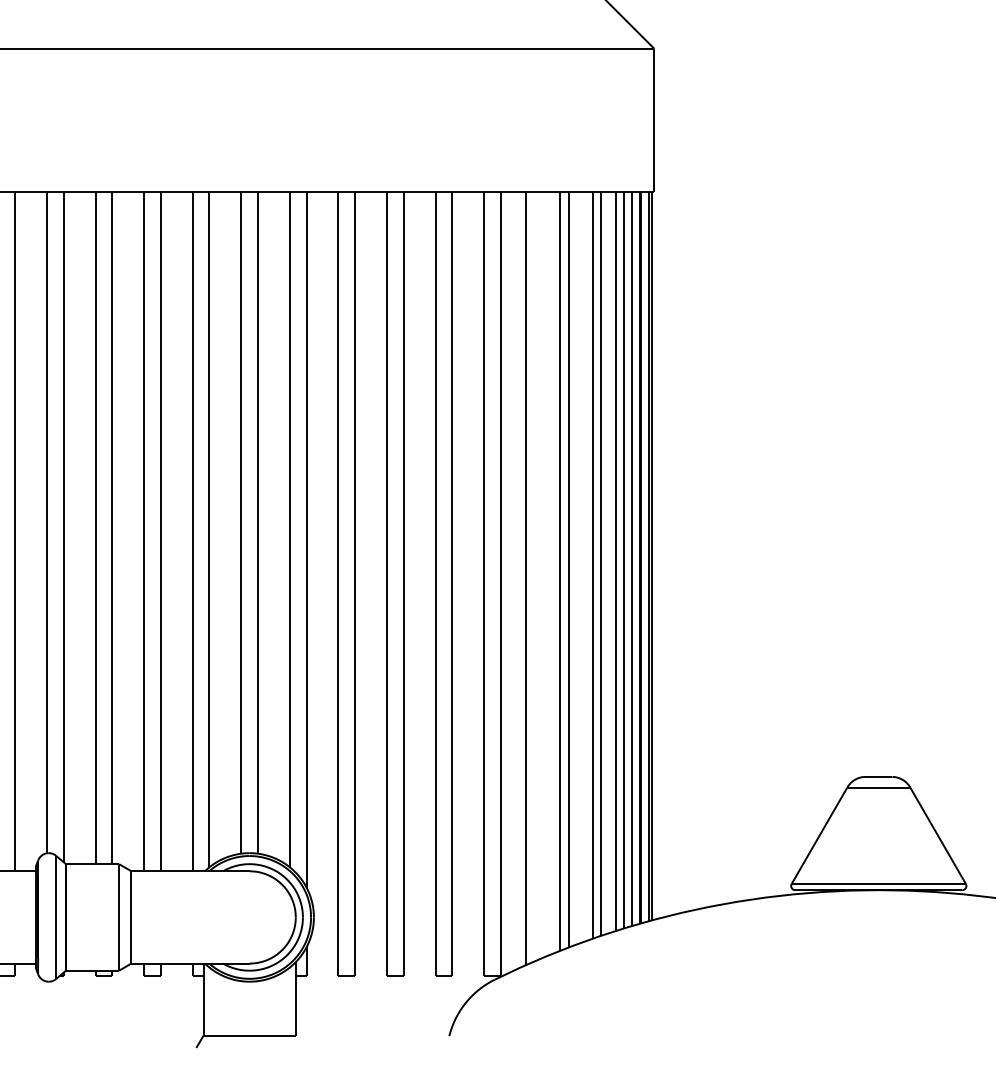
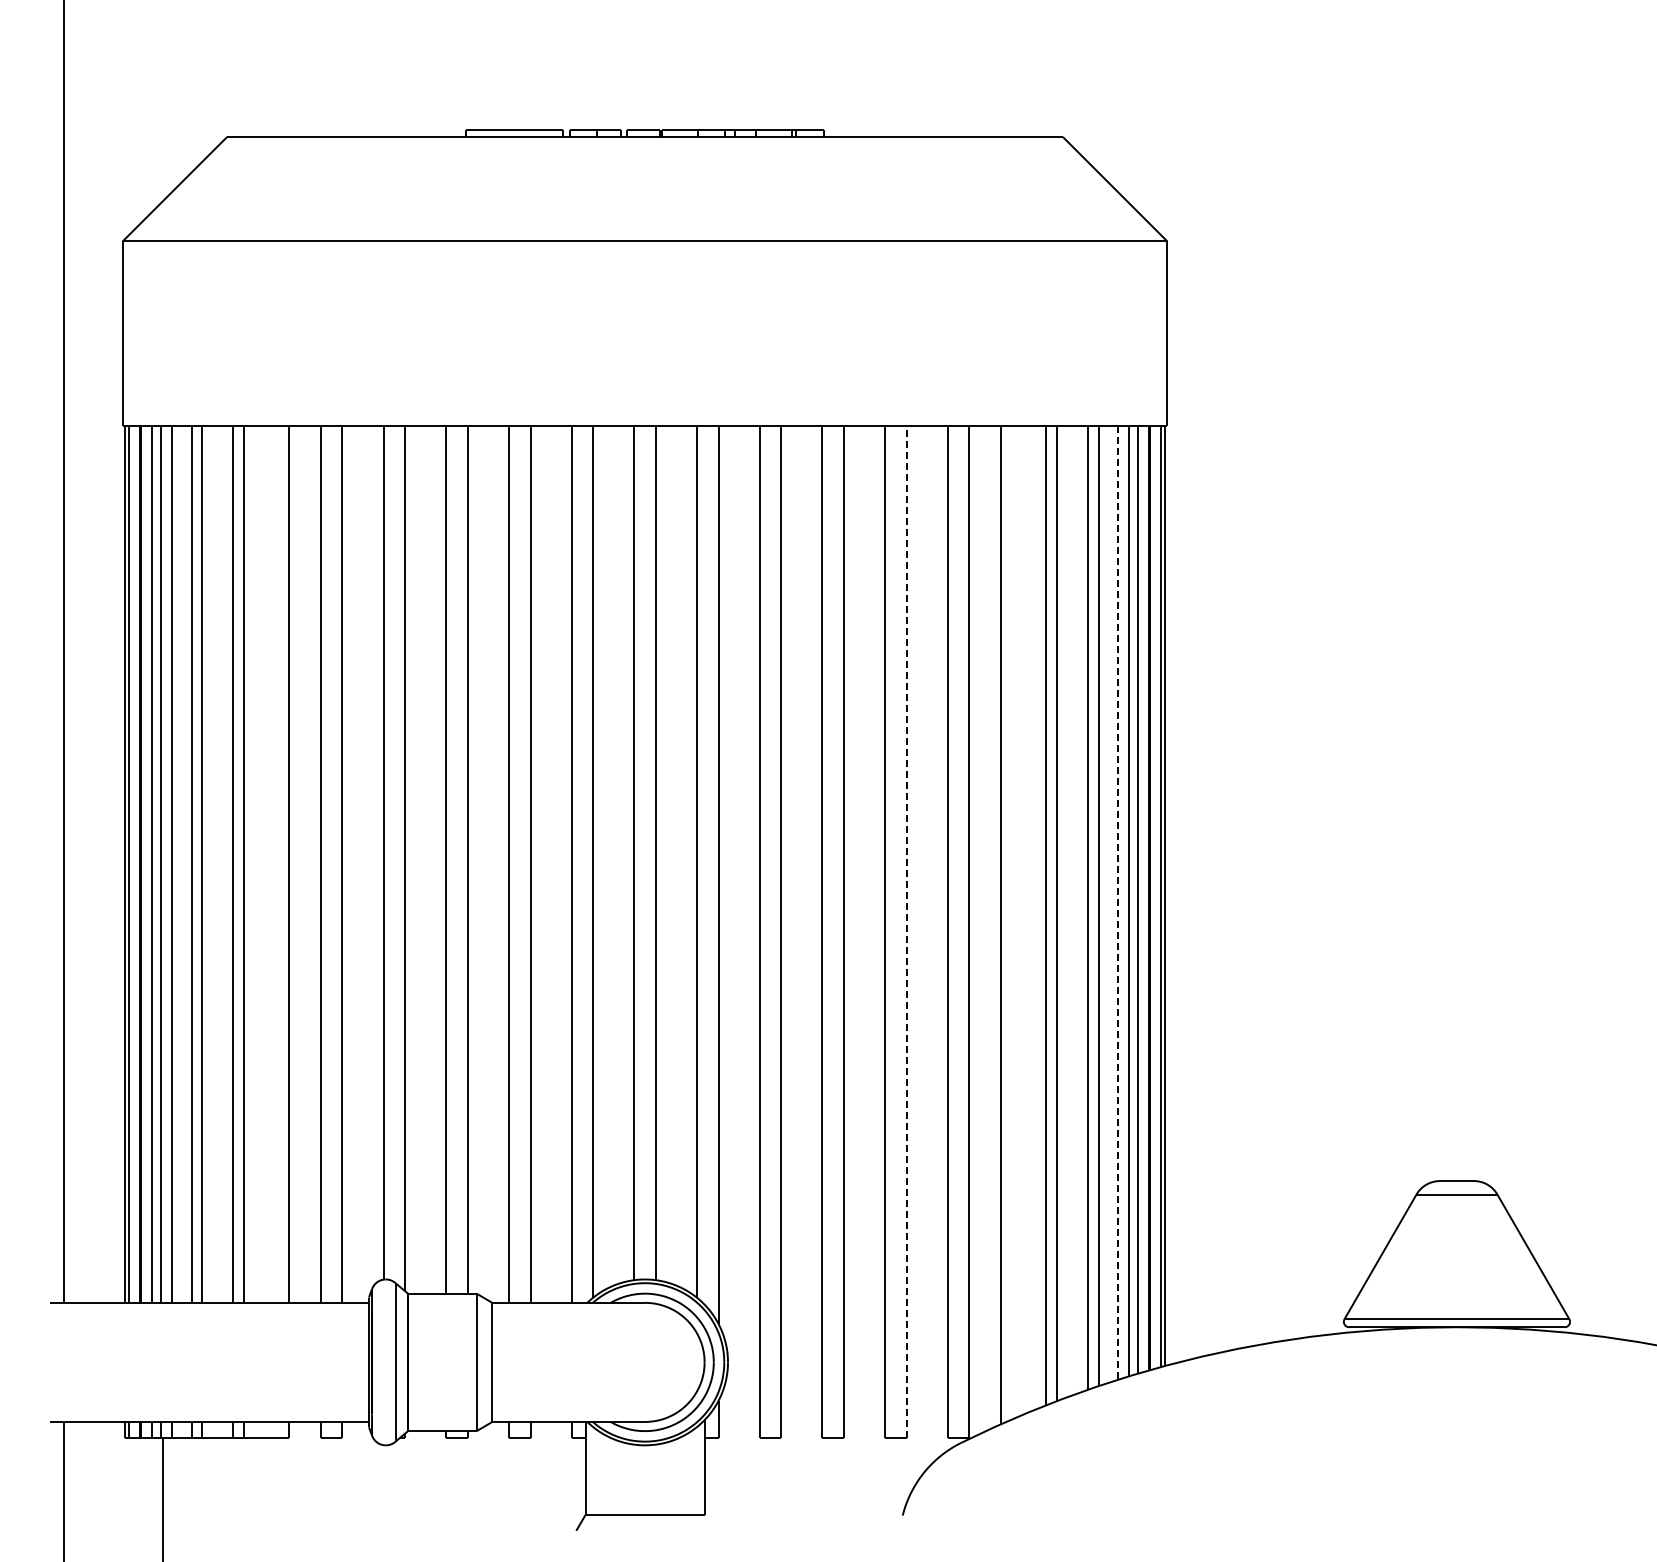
line: (615, 561) -> (1117, 902), solid -> dashed
line: (452, 583) -> (906, 931), solid -> dashed

